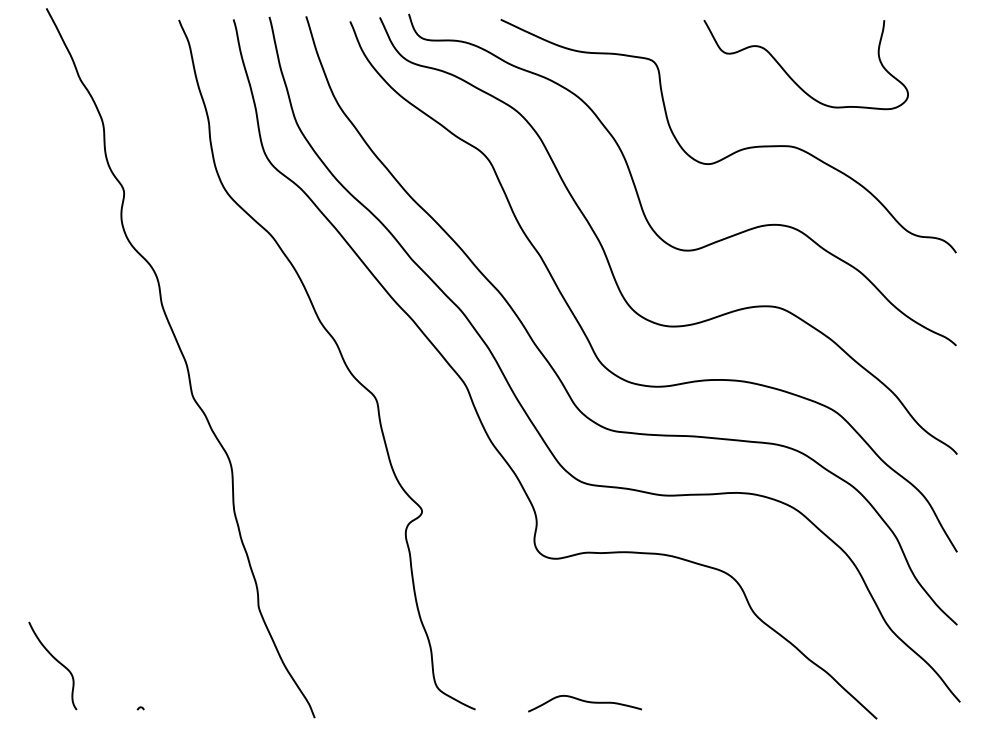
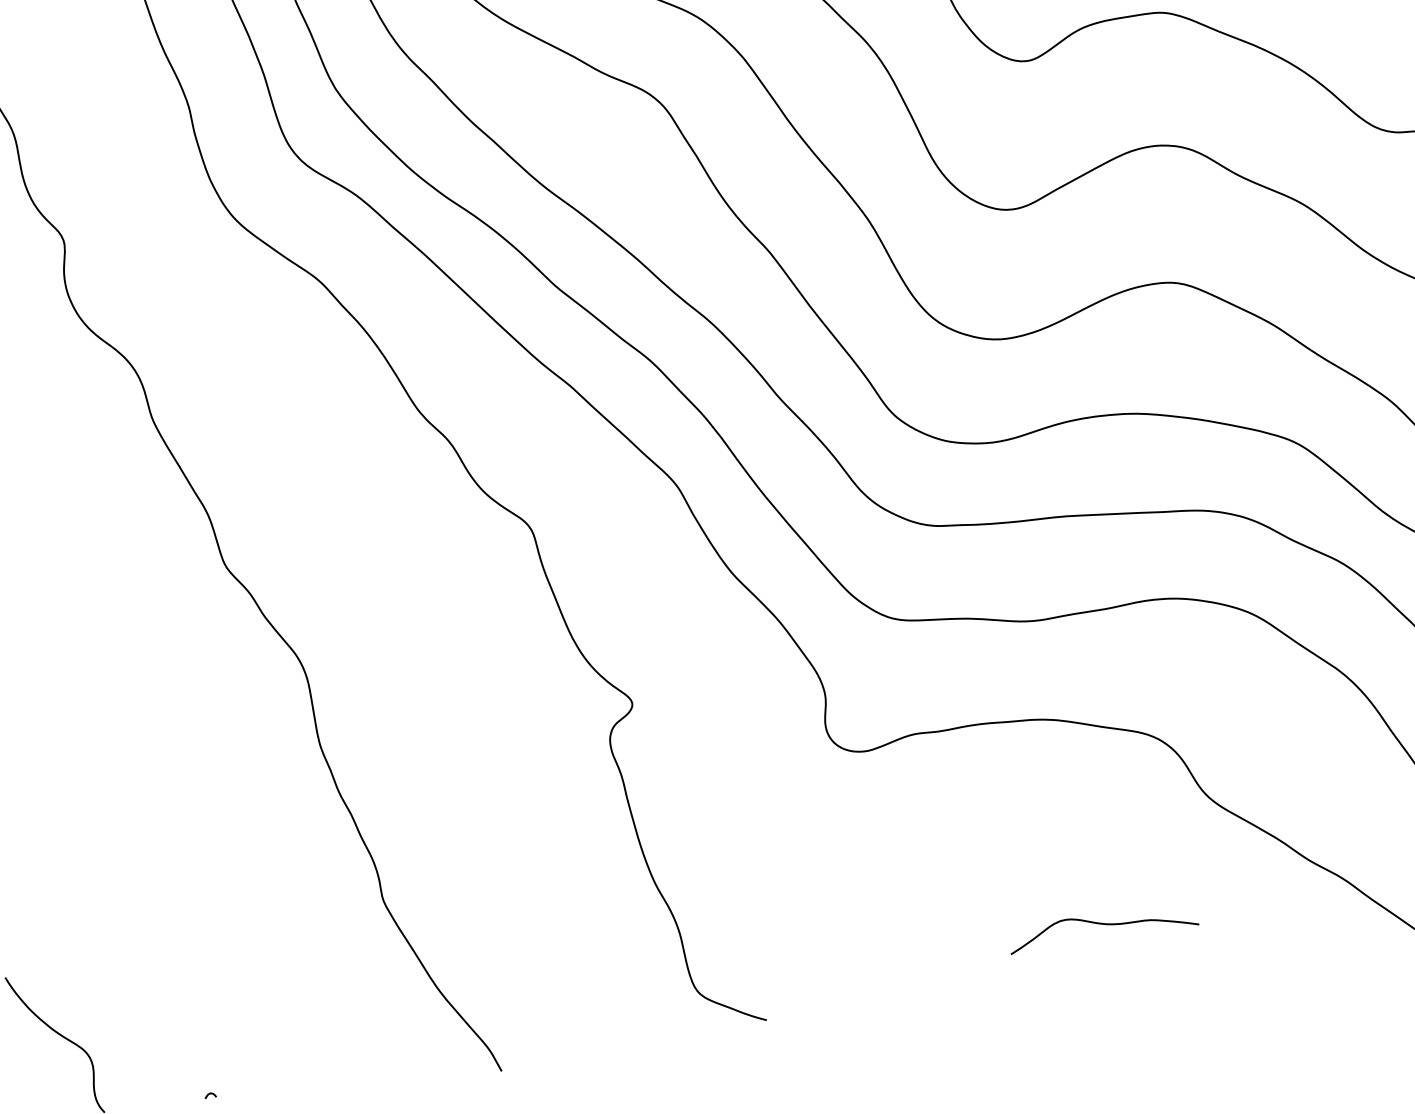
curve: (585, 702) -> (1103, 925), moved

